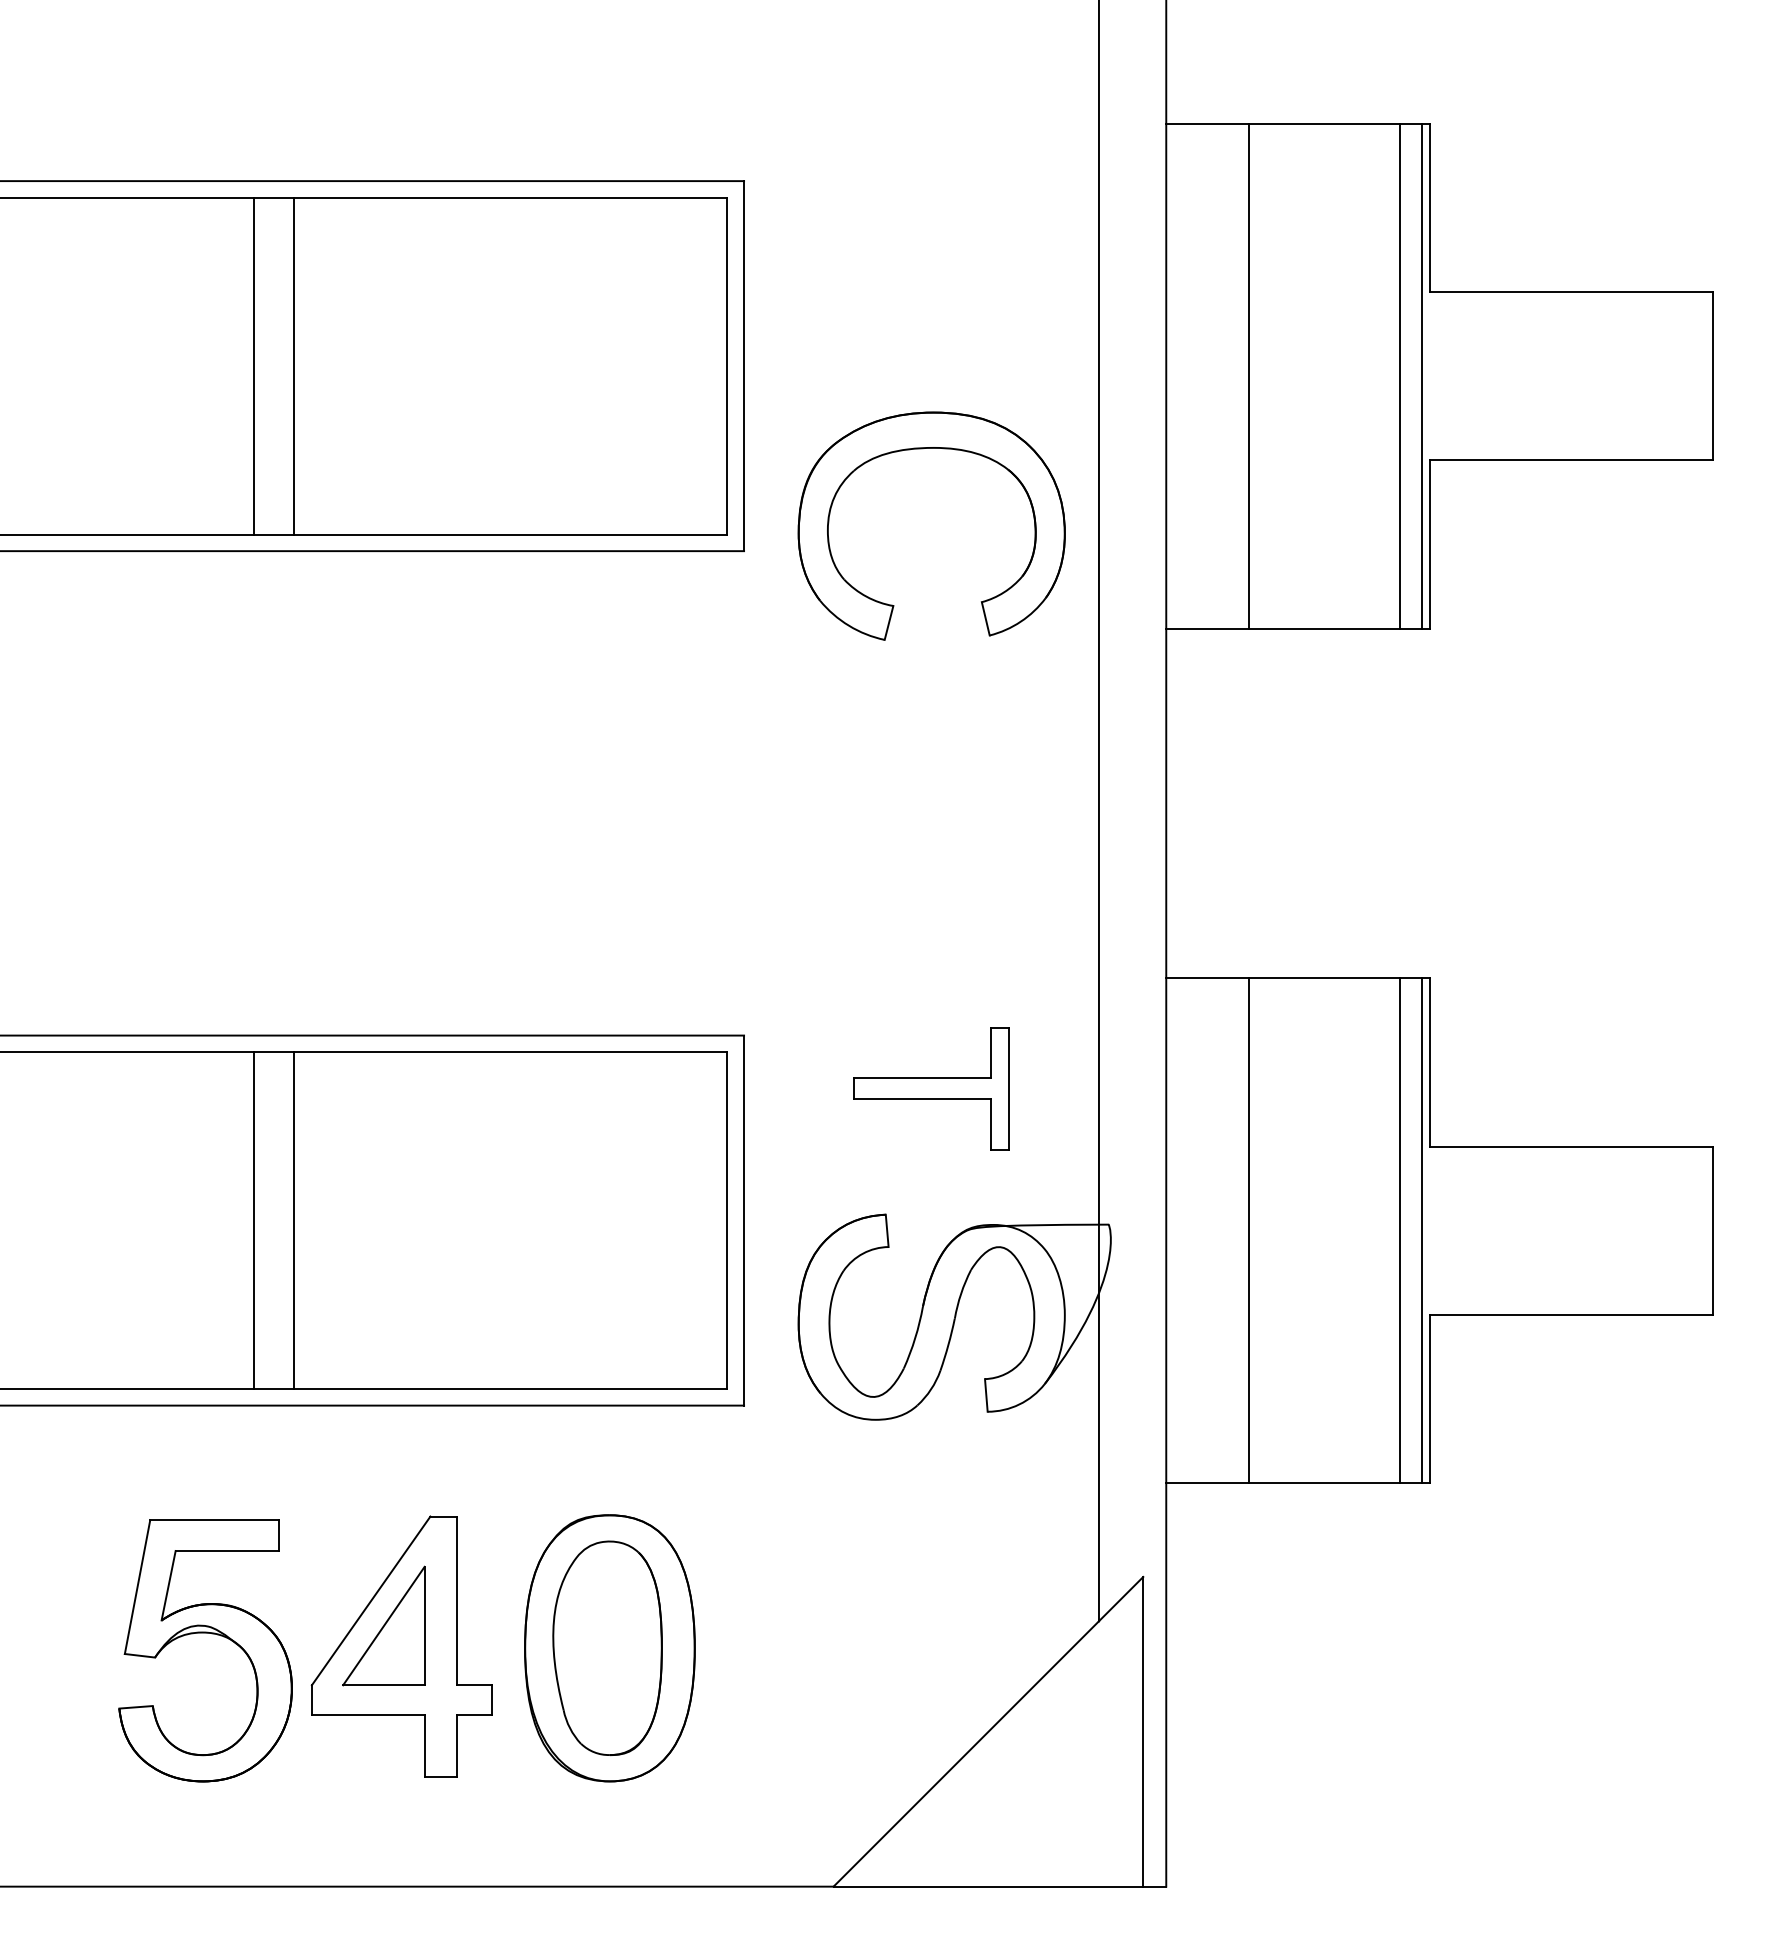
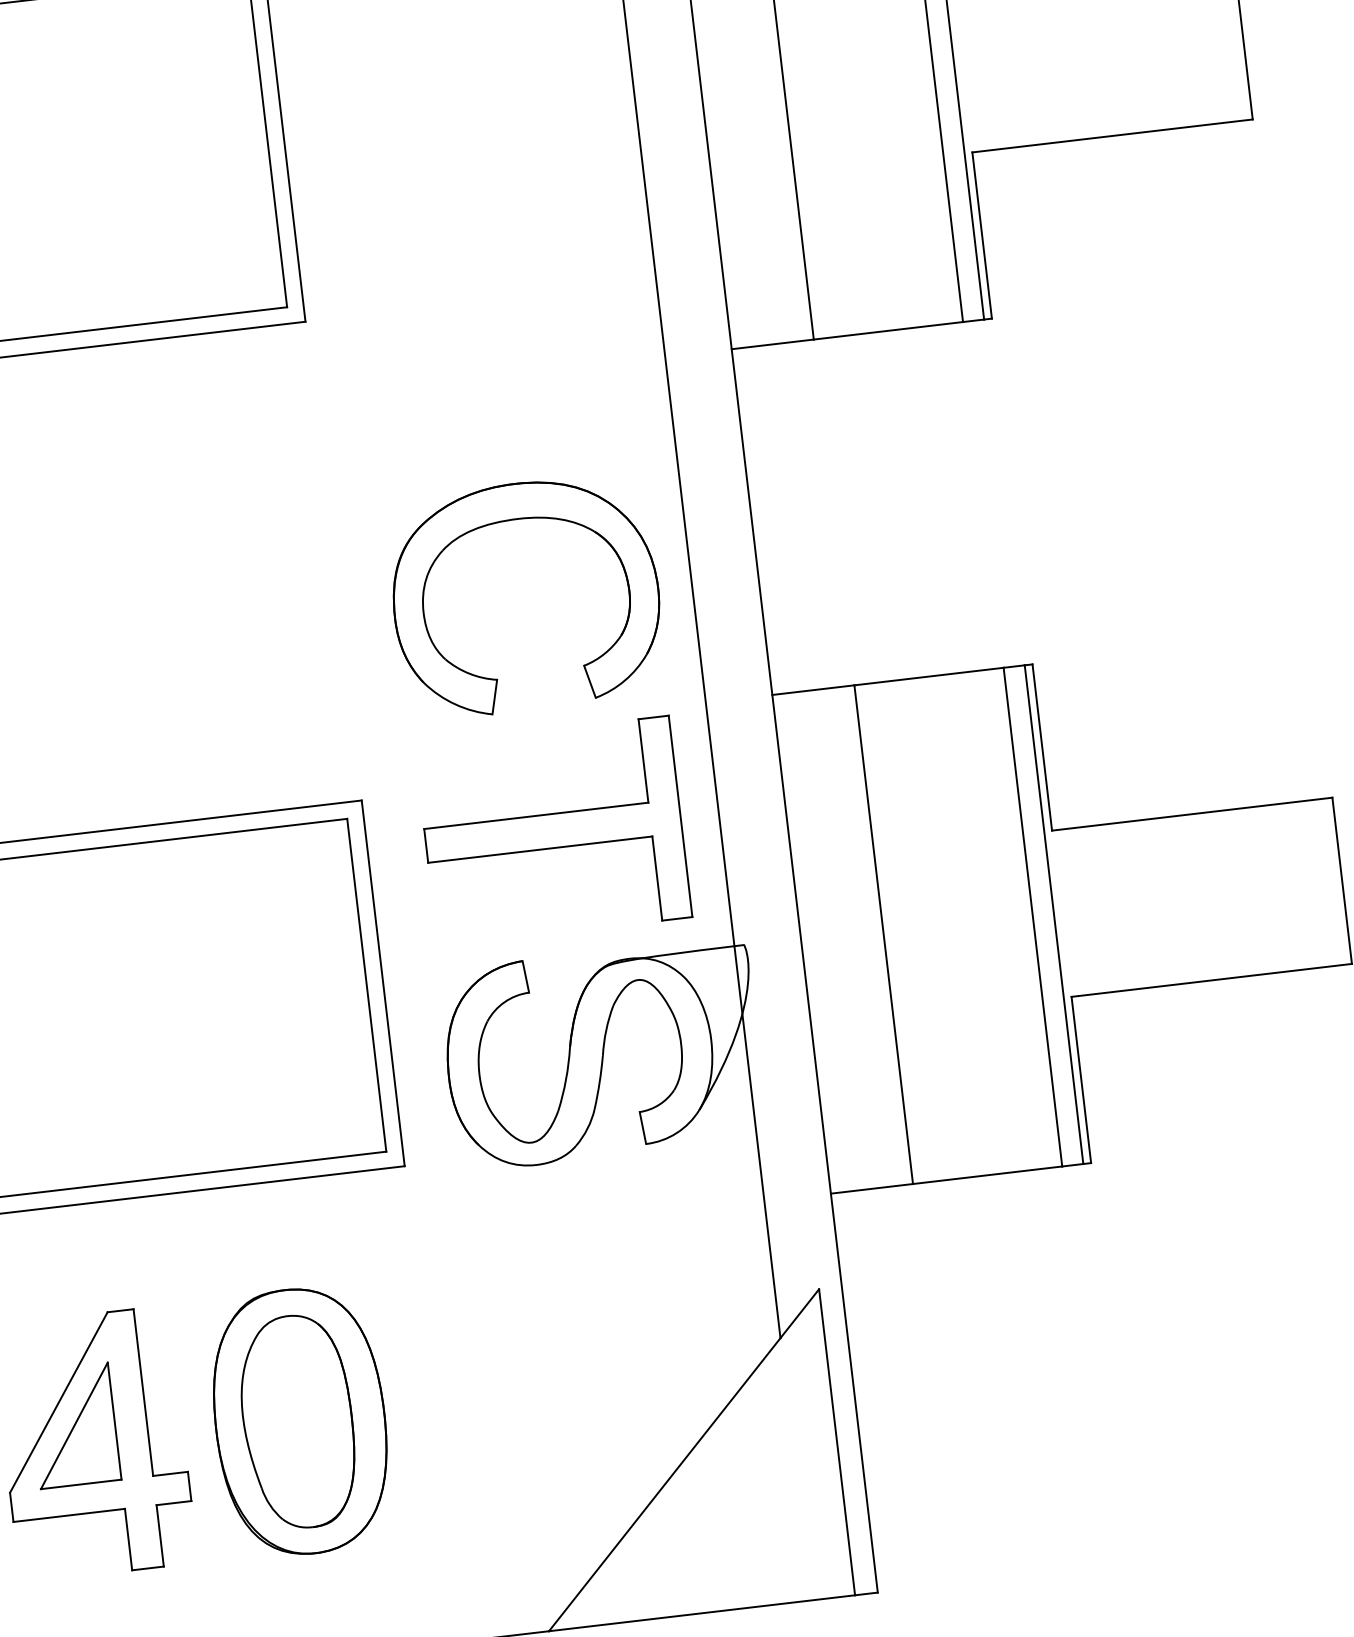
part: (923, 449) -> (508, 521), moved
part: (931, 1088) -> (553, 831), size x1.67

